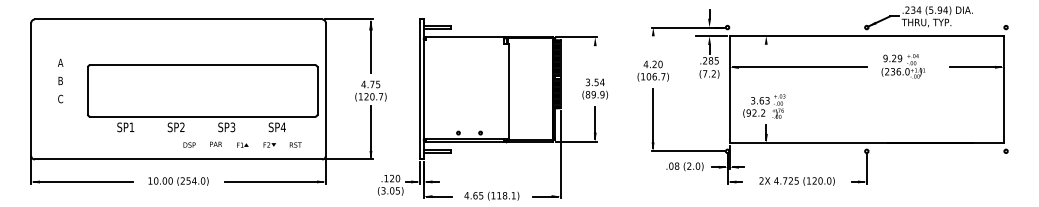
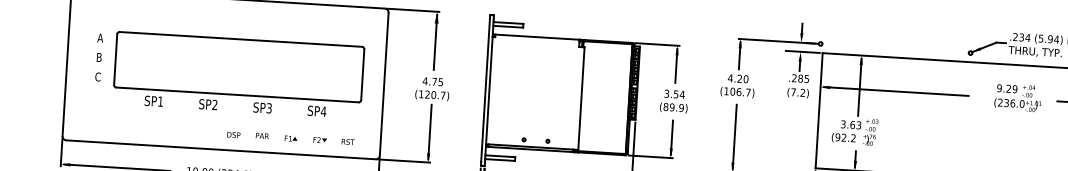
line: (653, 42) -> (739, 55), added
line: (595, 55) -> (676, 65), added
line: (766, 64) -> (860, 86), added
text: (903, 66) -> (1018, 98), moved
part: (202, 98) -> (238, 75), moved

